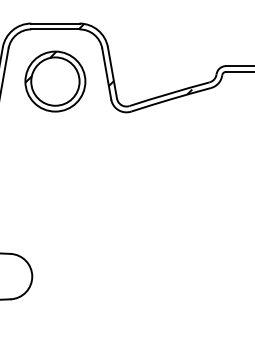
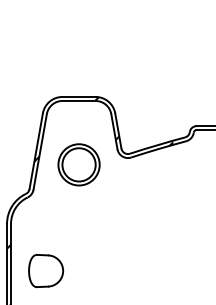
part: (54, 81) -> (78, 164), moved

